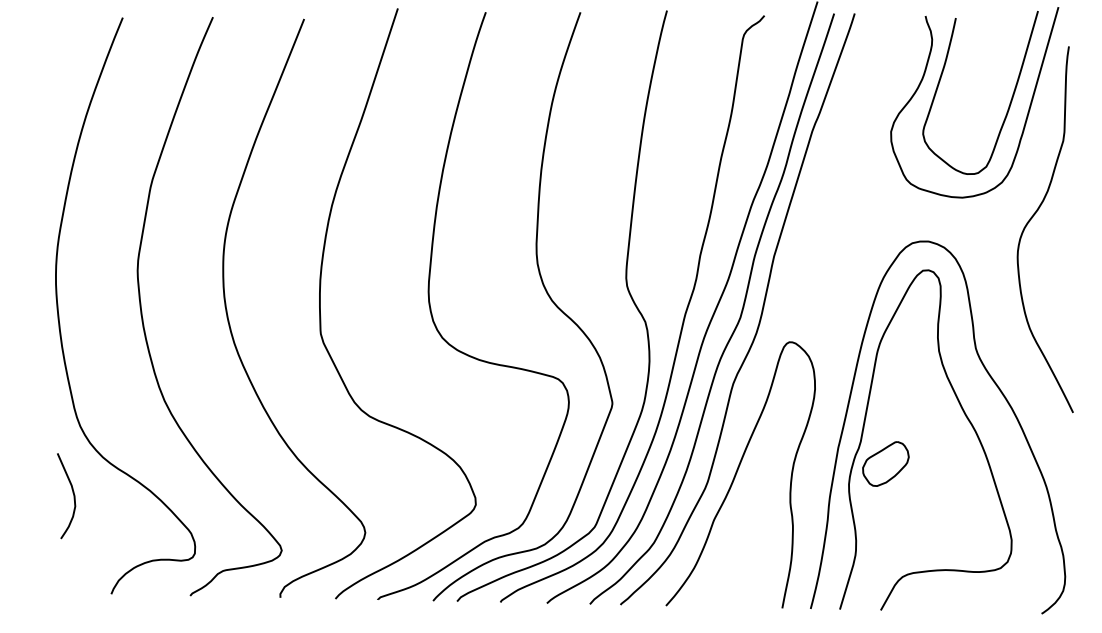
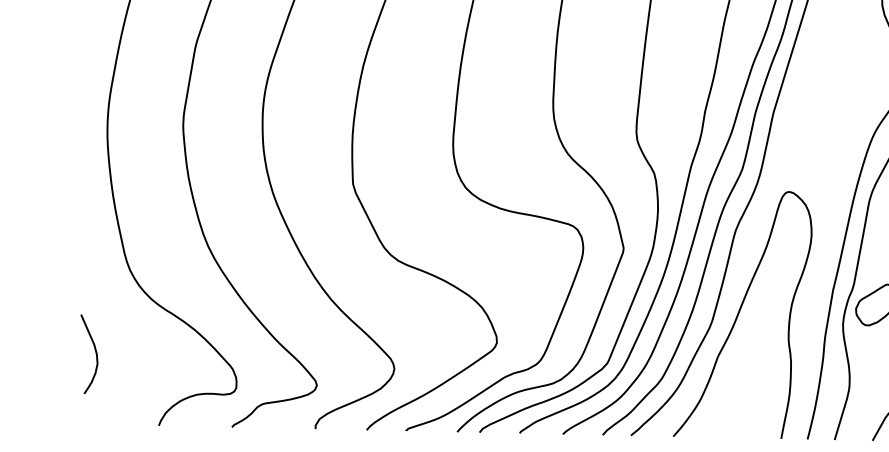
curve: (72, 493) -> (94, 351), moved

